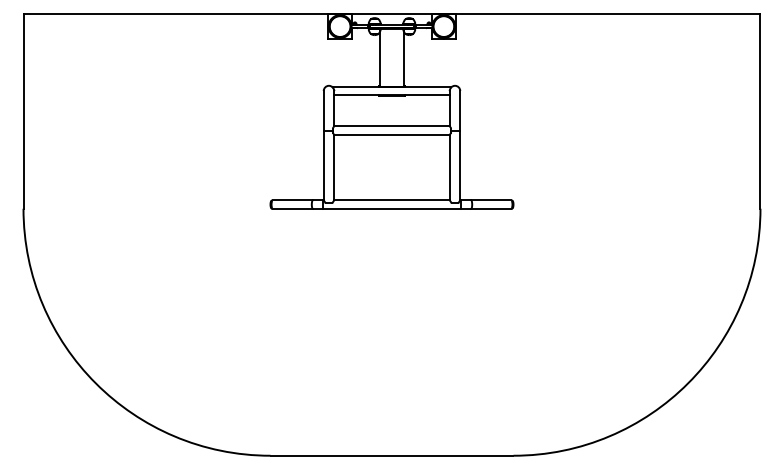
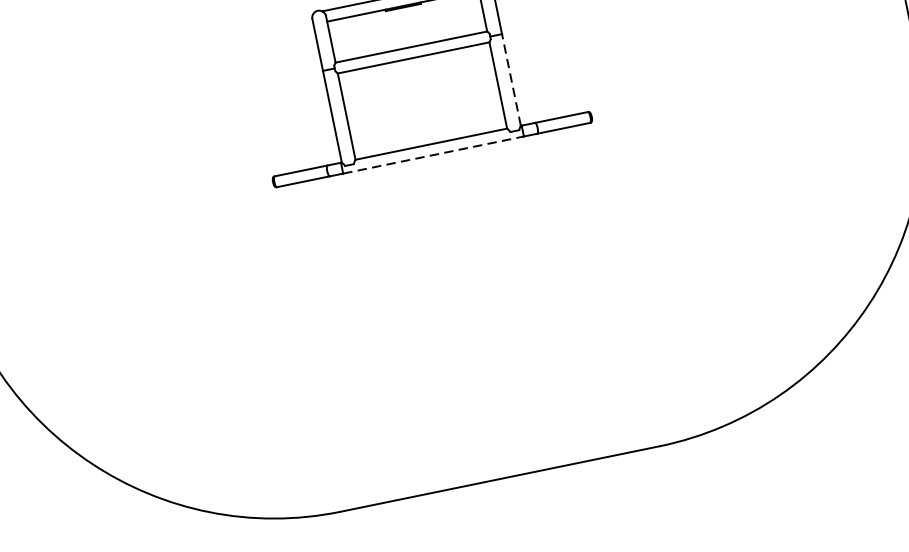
line: (460, 165) -> (511, 79), solid -> dashed
line: (392, 208) -> (434, 154), solid -> dashed

